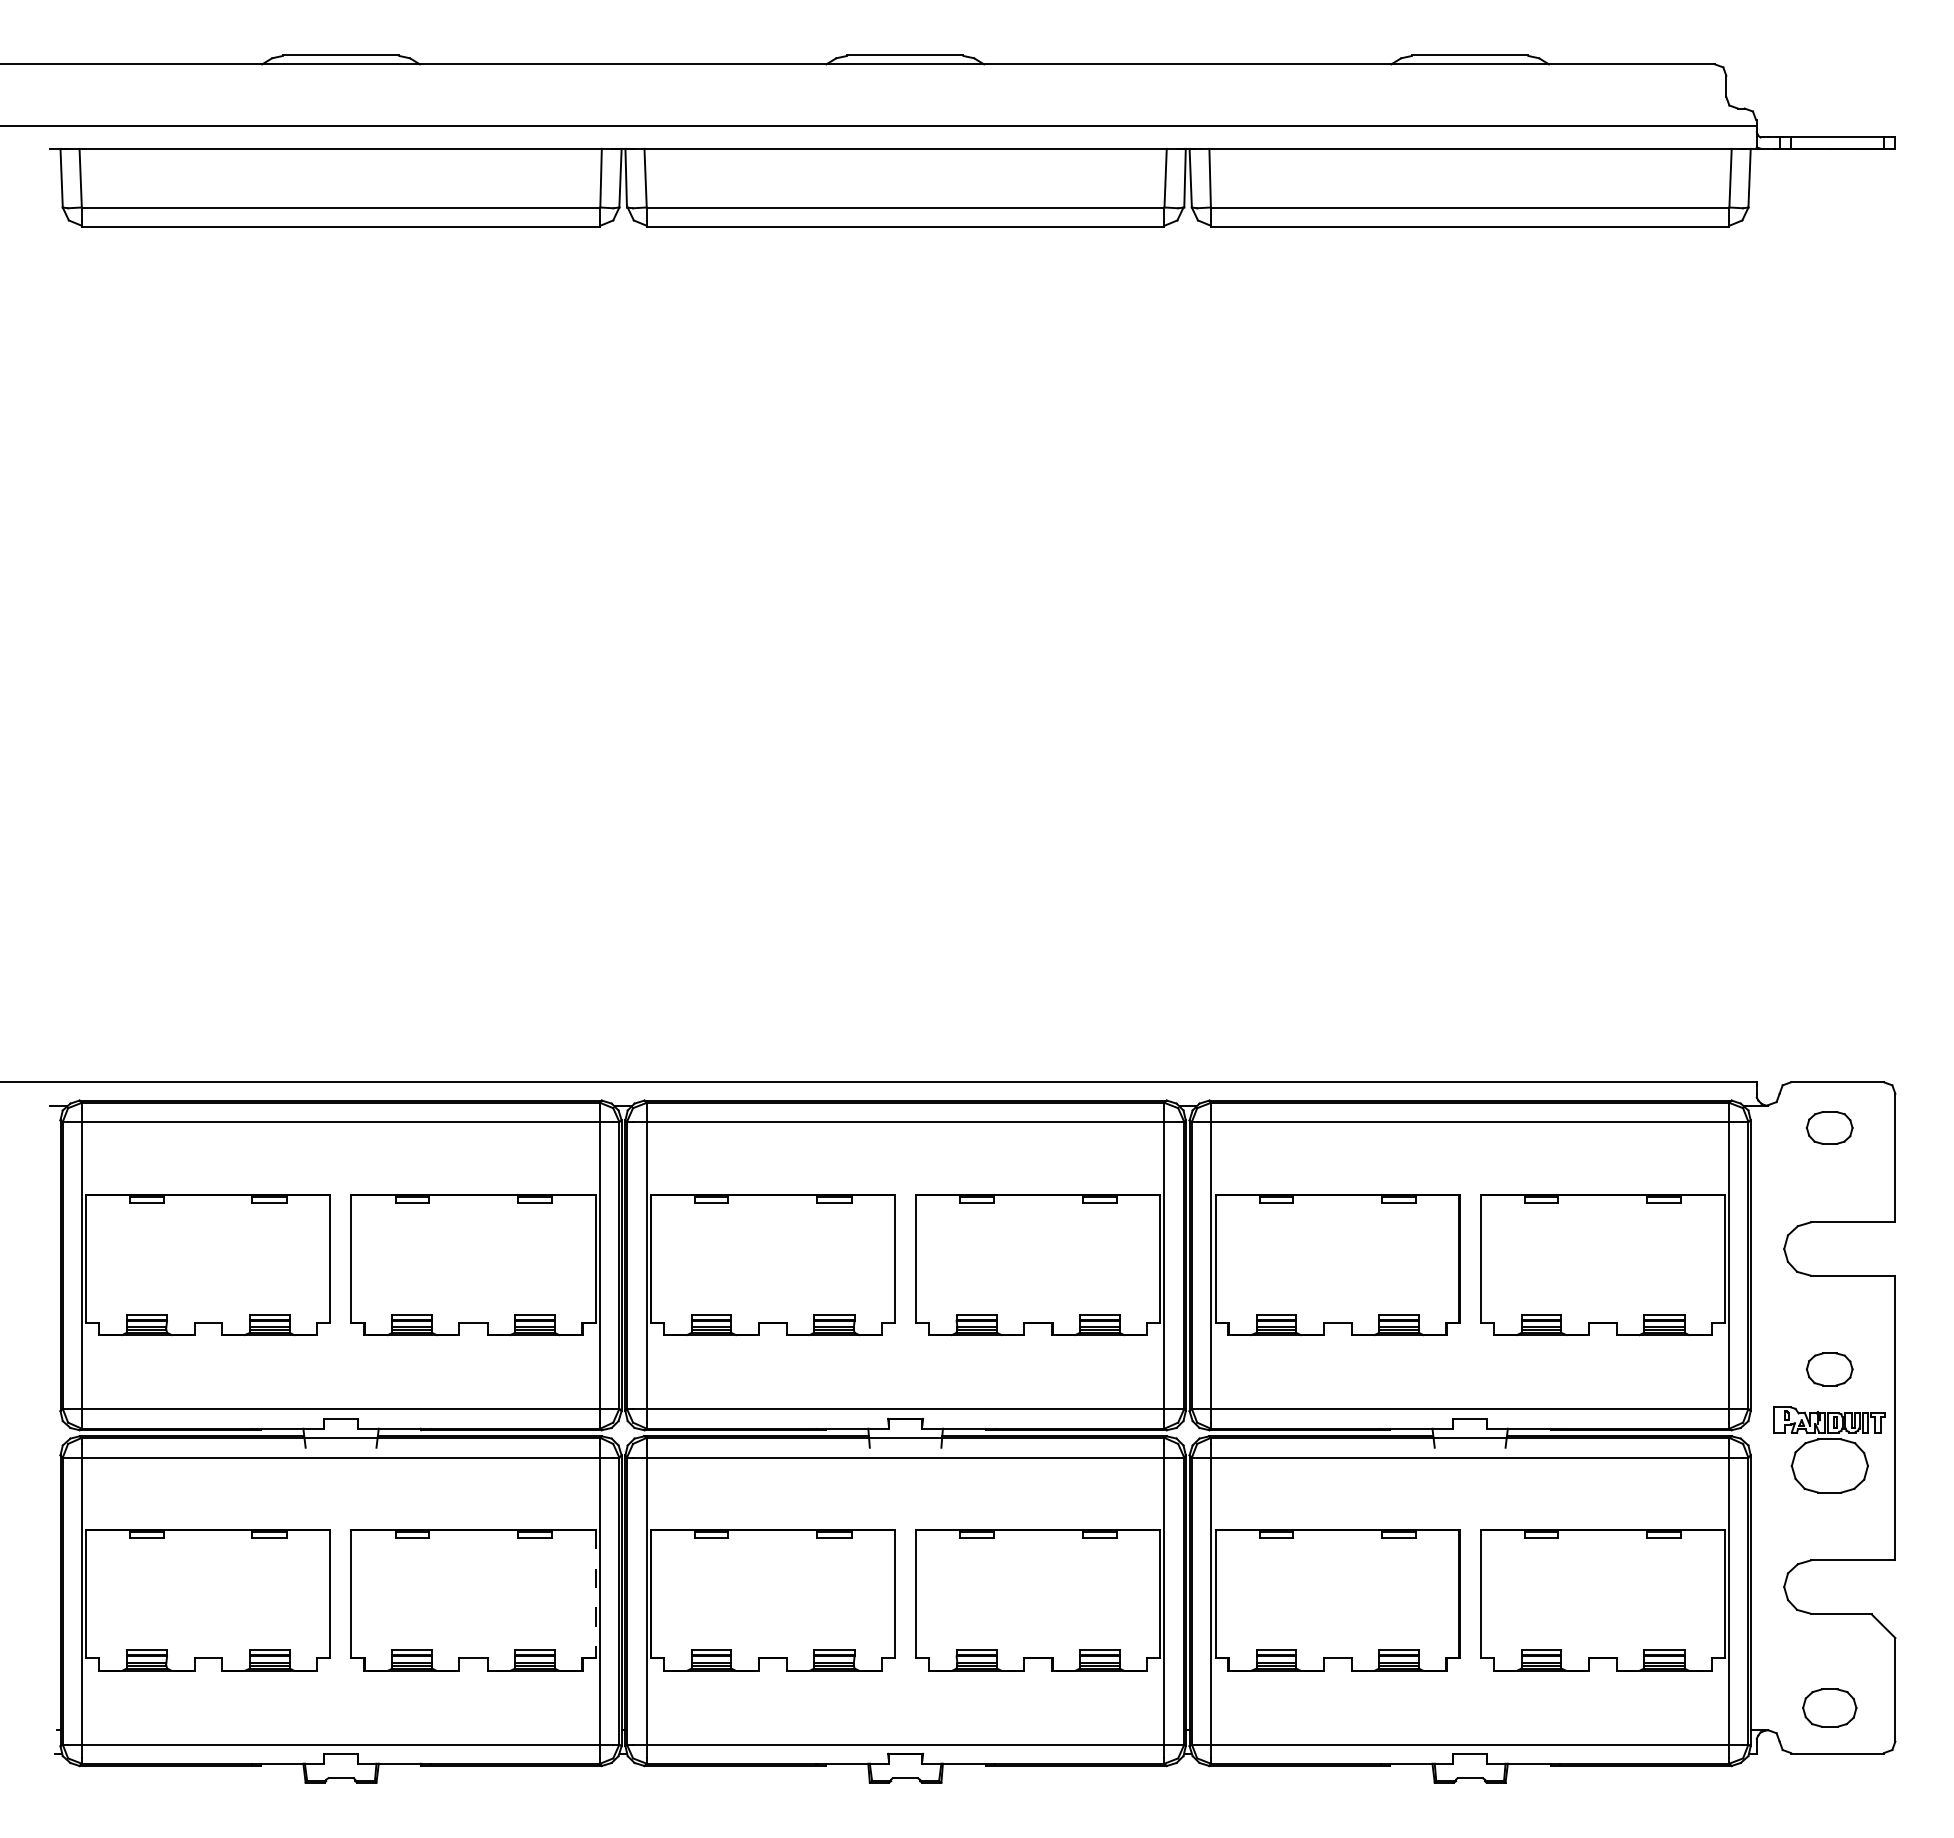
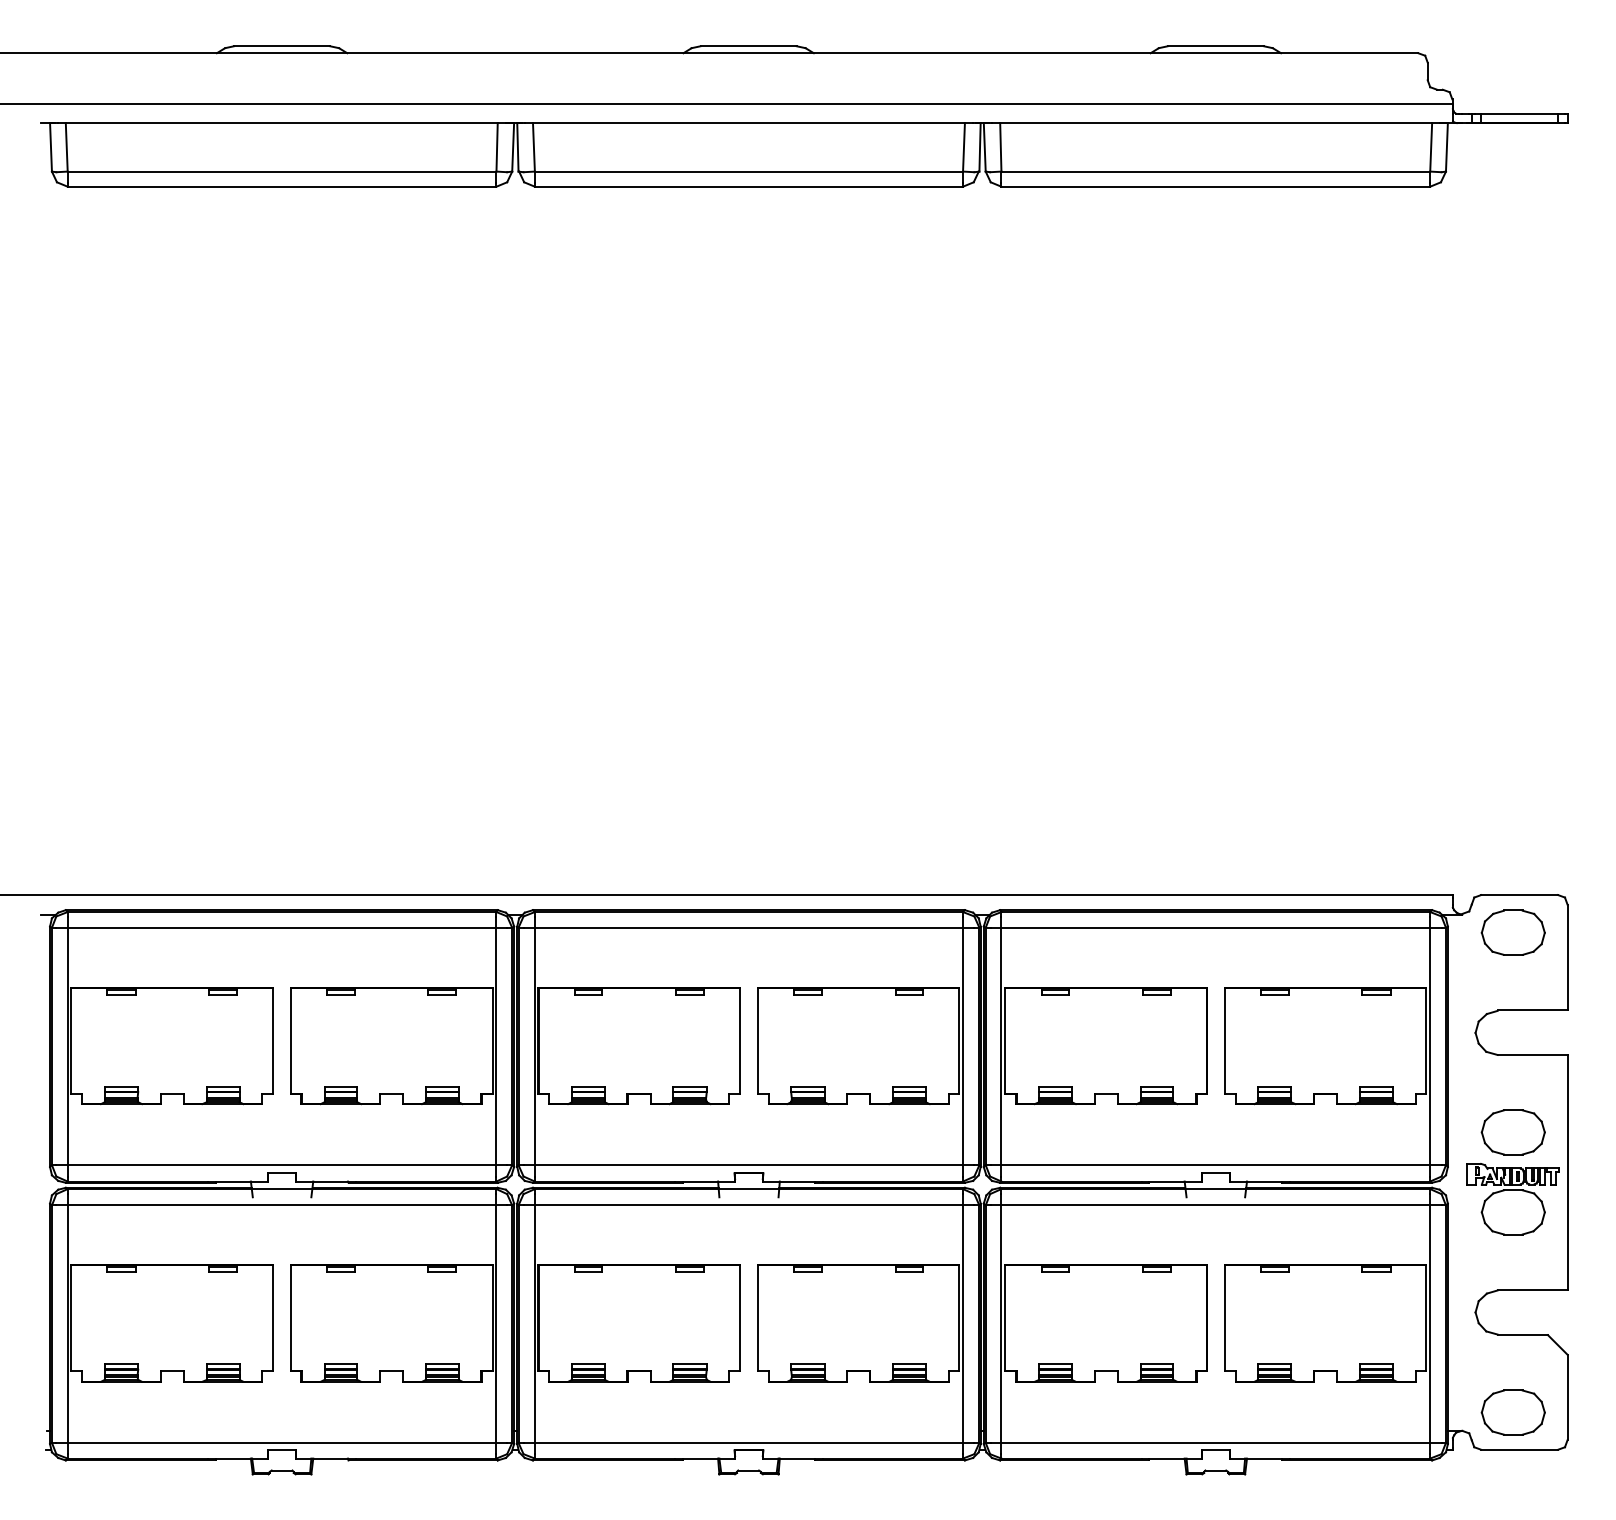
part: (1829, 1127) -> (1513, 932), size x1.67
part: (1829, 1369) -> (1513, 1132), size x1.67
line: (595, 1593) -> (492, 1317), dashed -> solid
part: (1829, 1707) -> (1513, 1412), size x1.43

